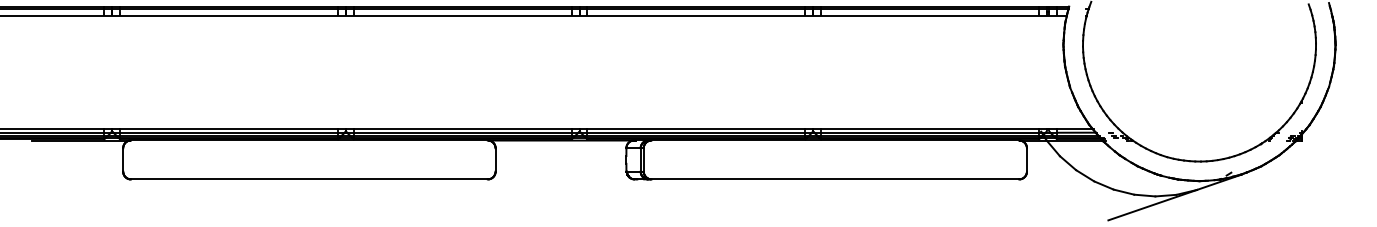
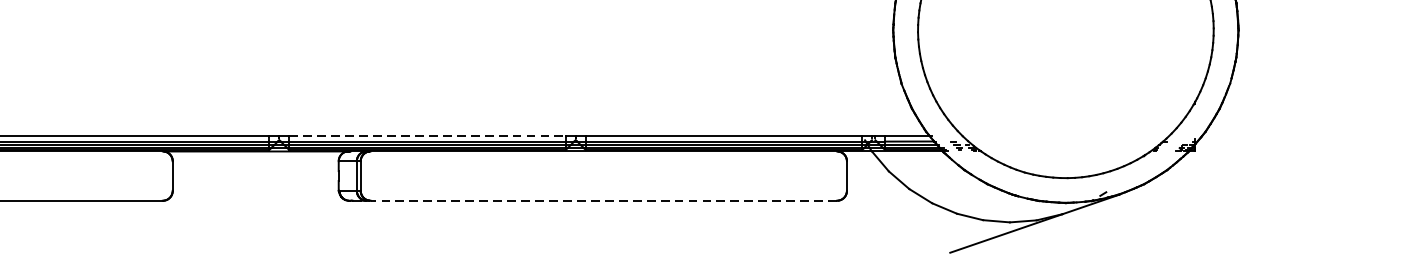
line: (696, 128) -> (427, 136), solid -> dashed
line: (835, 179) -> (604, 200), solid -> dashed

